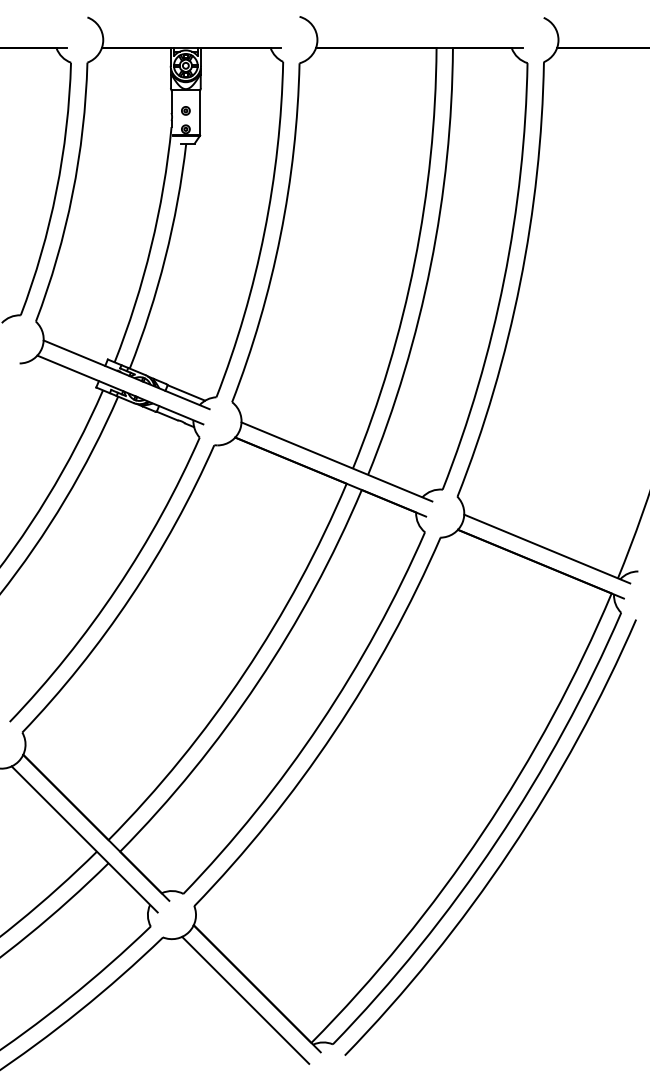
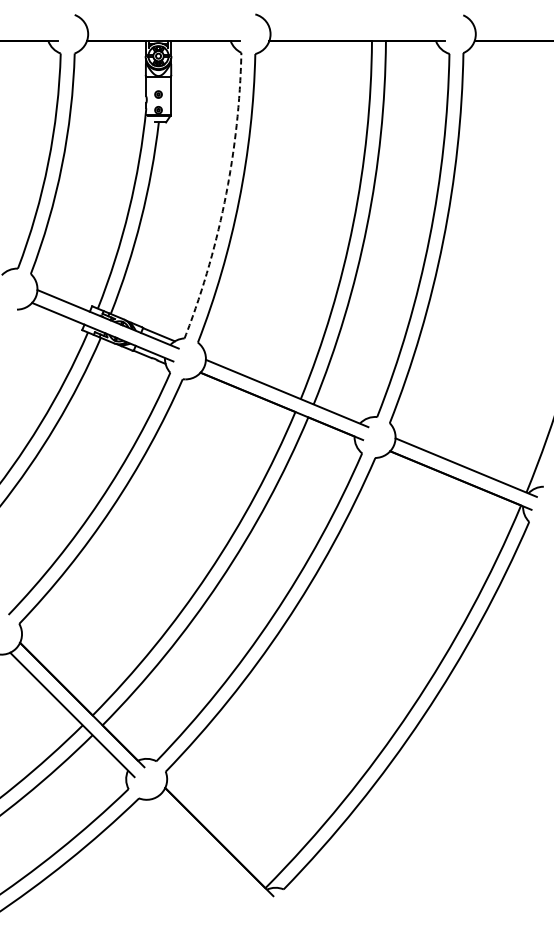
arc: (264, 232) -> (225, 198), solid -> dashed
arc: (509, 849) -> (434, 723), removed
line: (245, 999) -> (209, 851), removed

